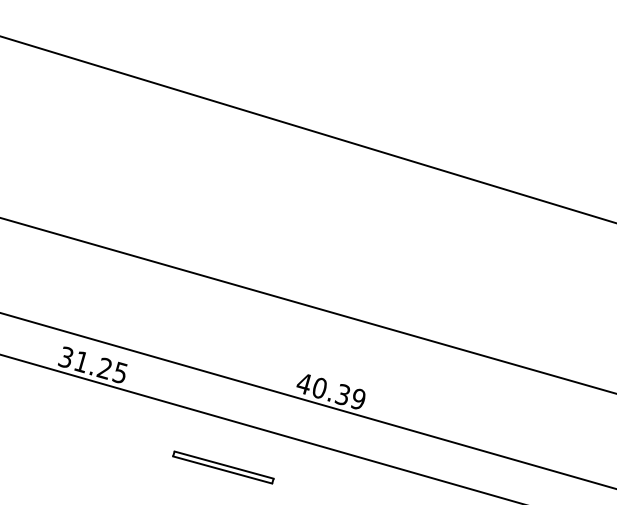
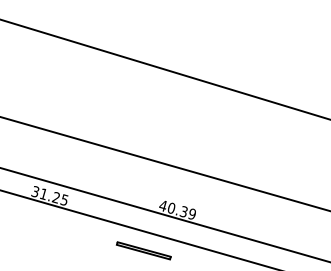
part: (222, 466) -> (143, 250), moved

